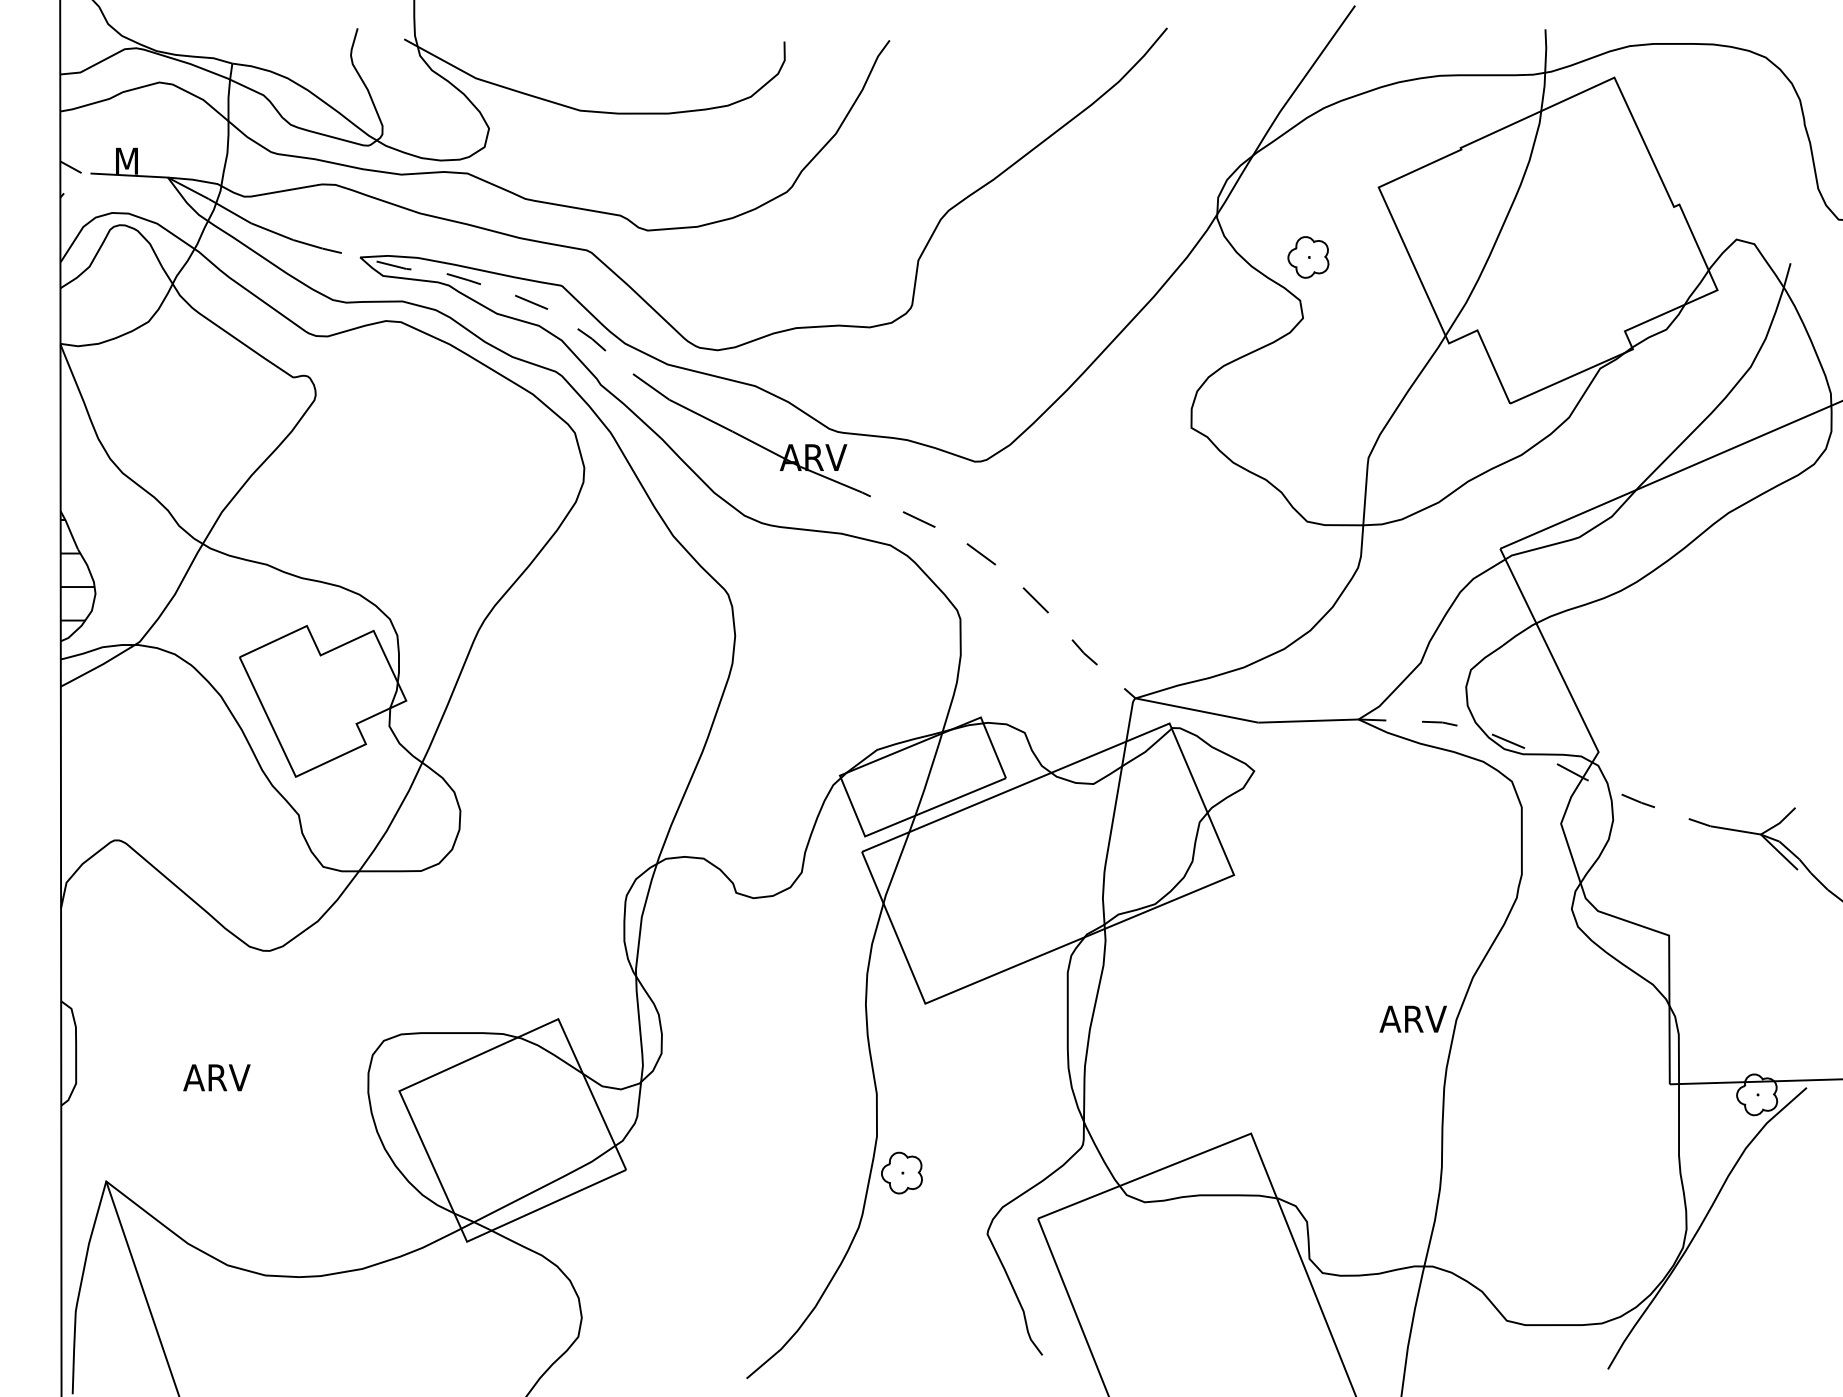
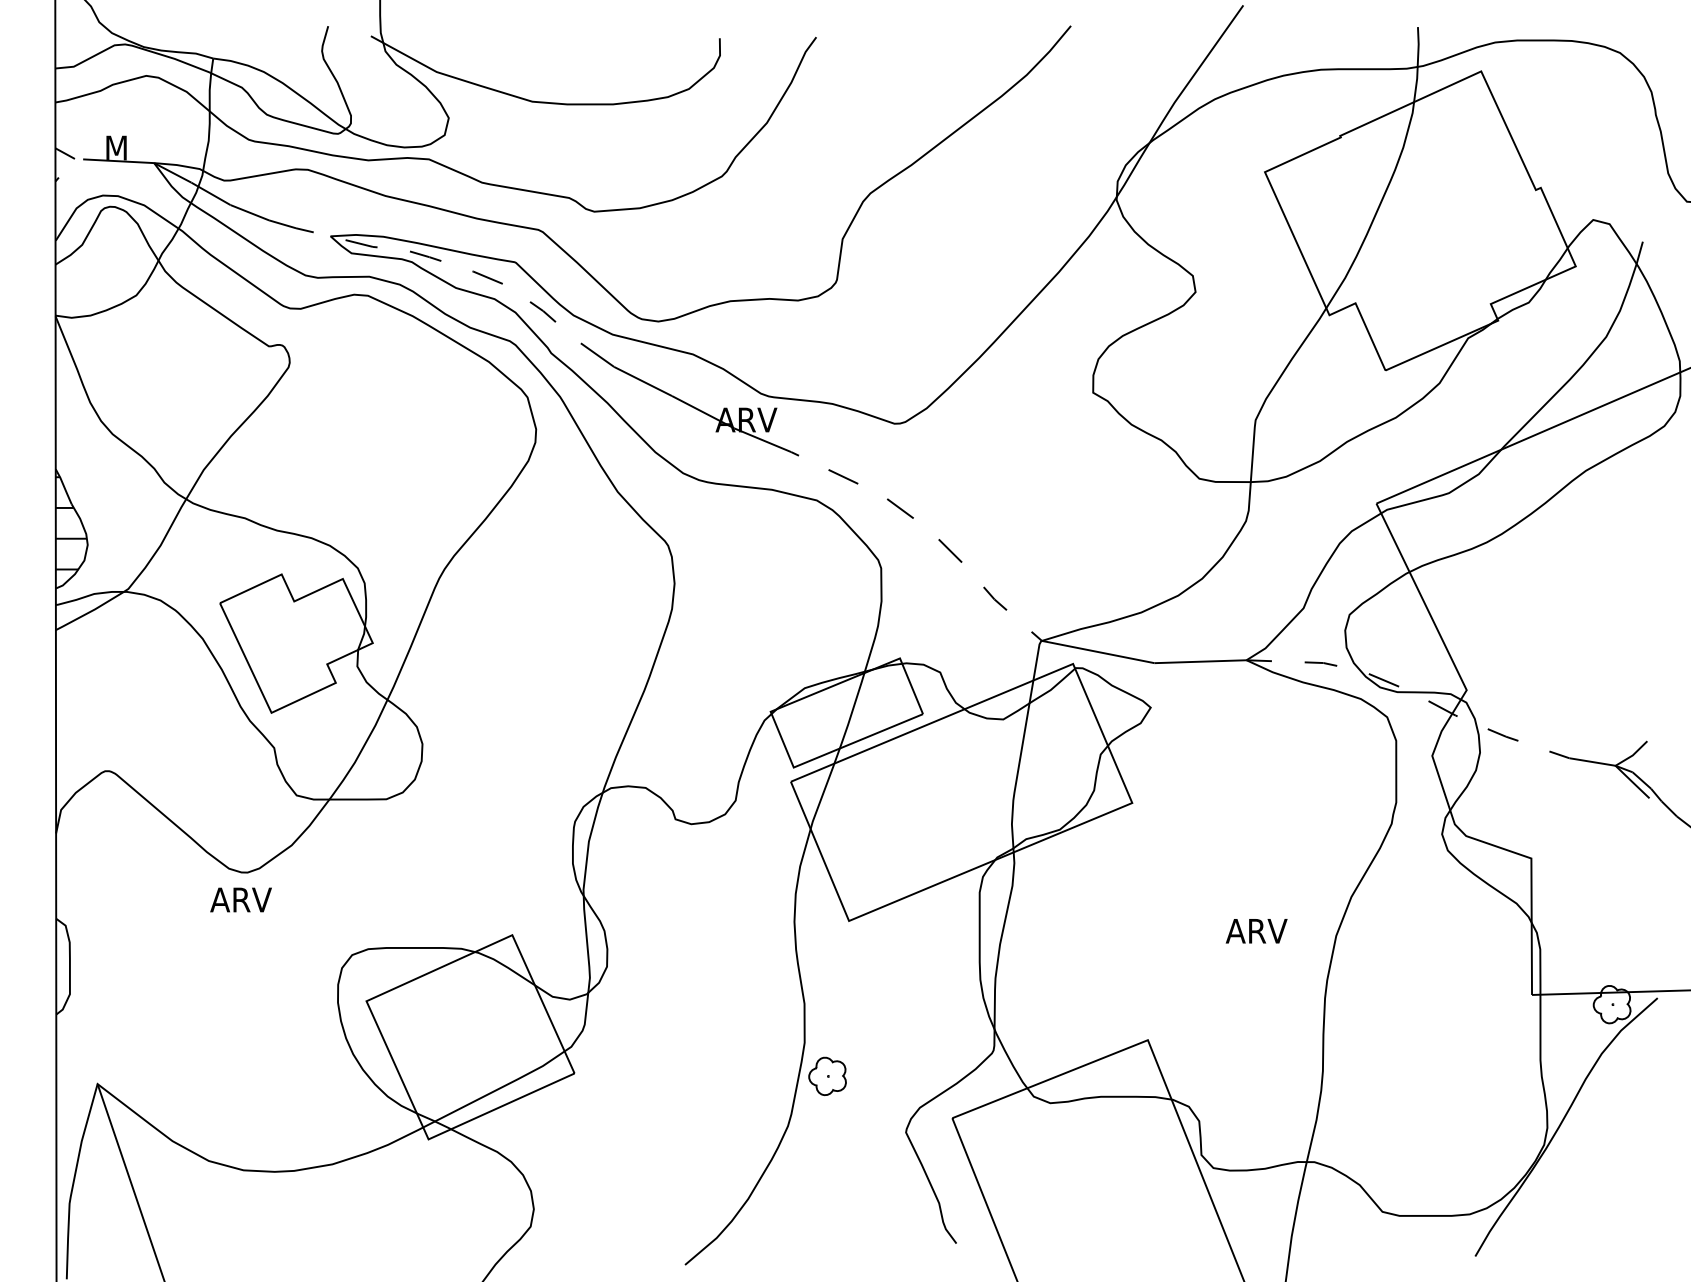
part: (1308, 256) -> (1200, 235), removed
text: (1413, 1019) -> (1256, 931), moved
text: (216, 1077) -> (240, 899), moved

